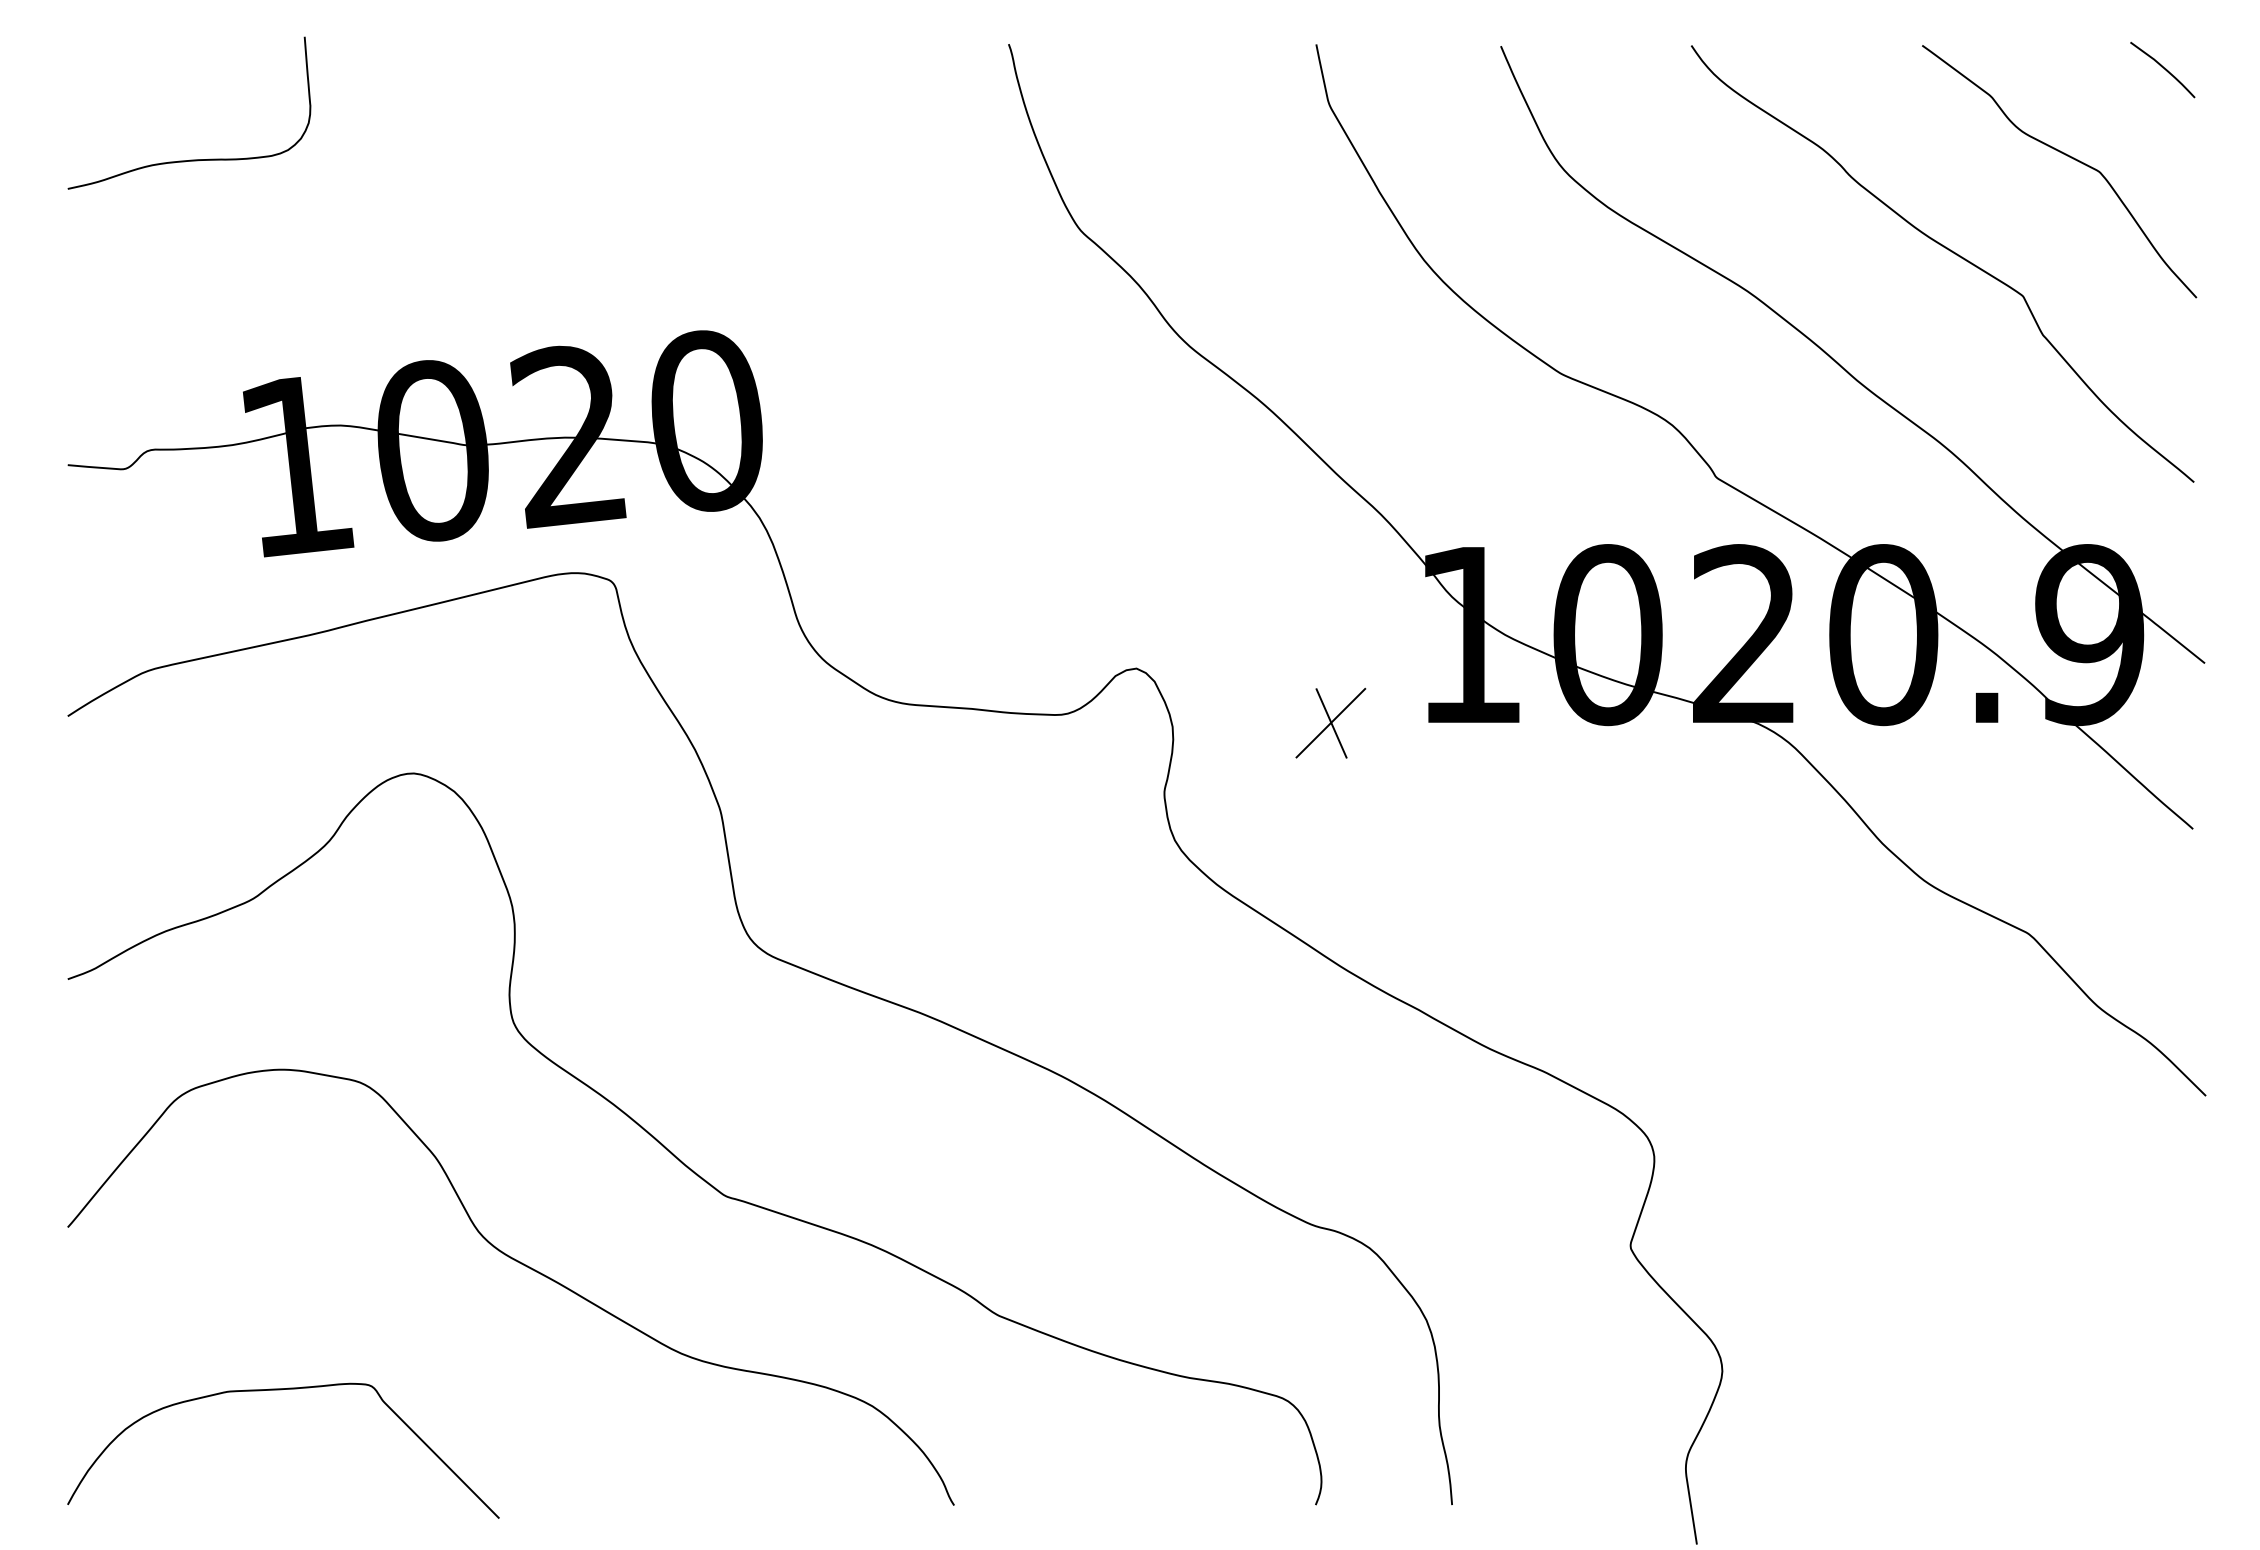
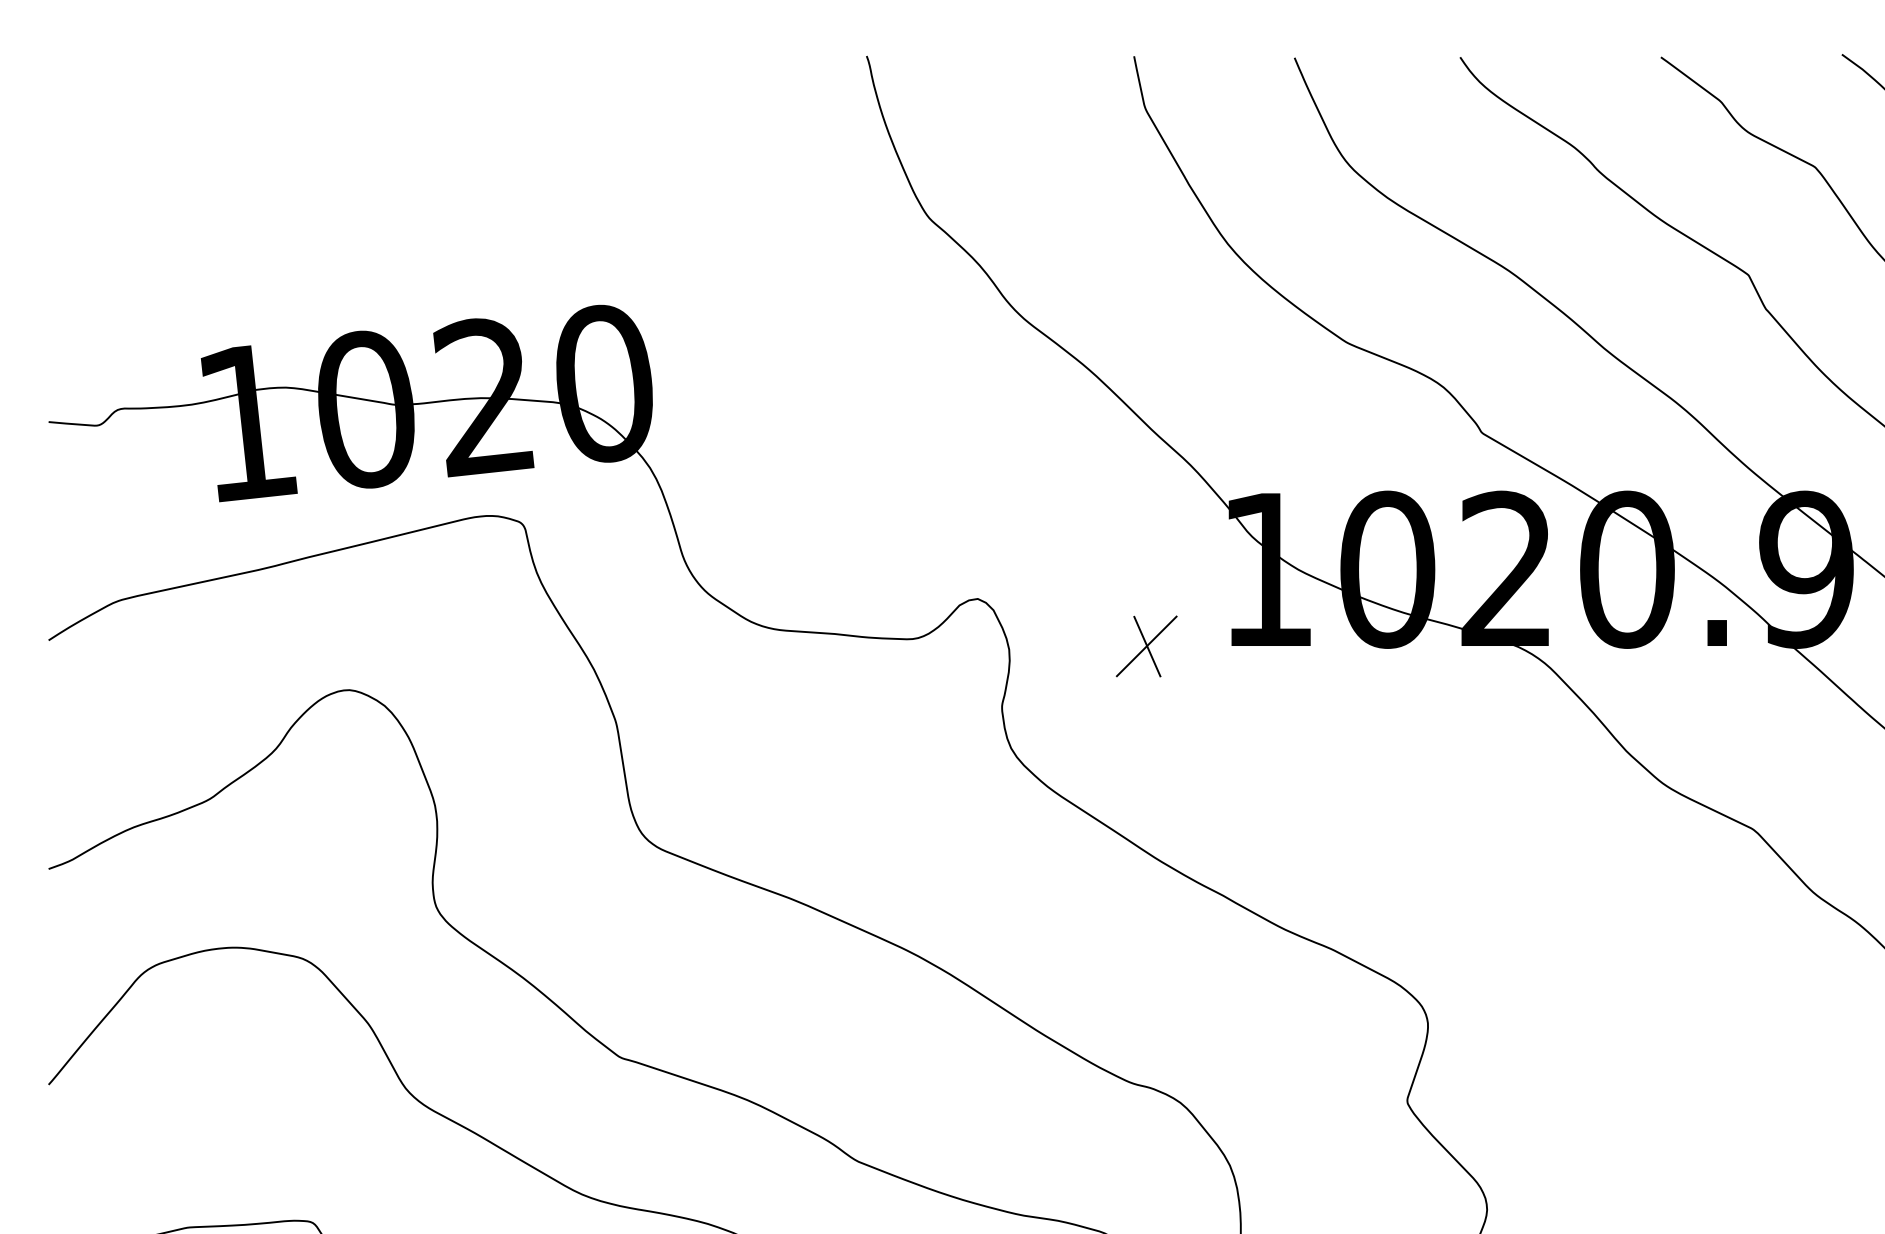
curve: (190, 159) -> (155, 156), removed

